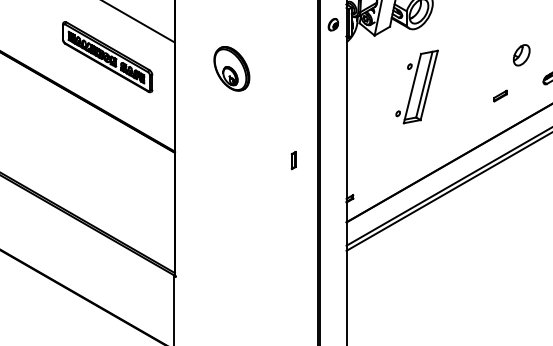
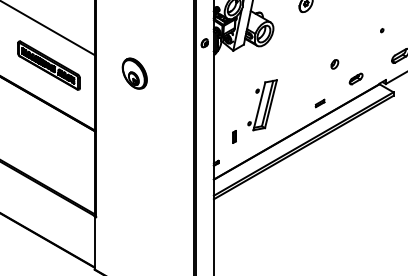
part: (521, 55) -> (334, 64), size x0.62
part: (416, 87) -> (262, 105), moved
part: (499, 96) -> (319, 103), moved
part: (293, 159) -> (234, 136), moved

